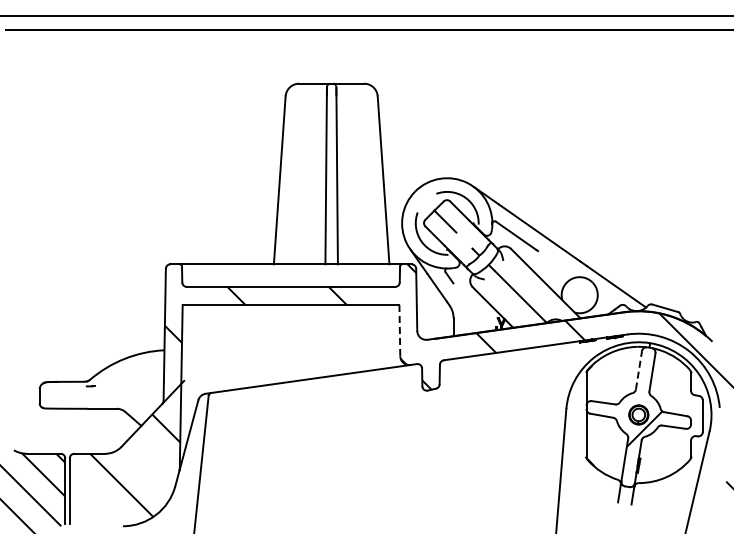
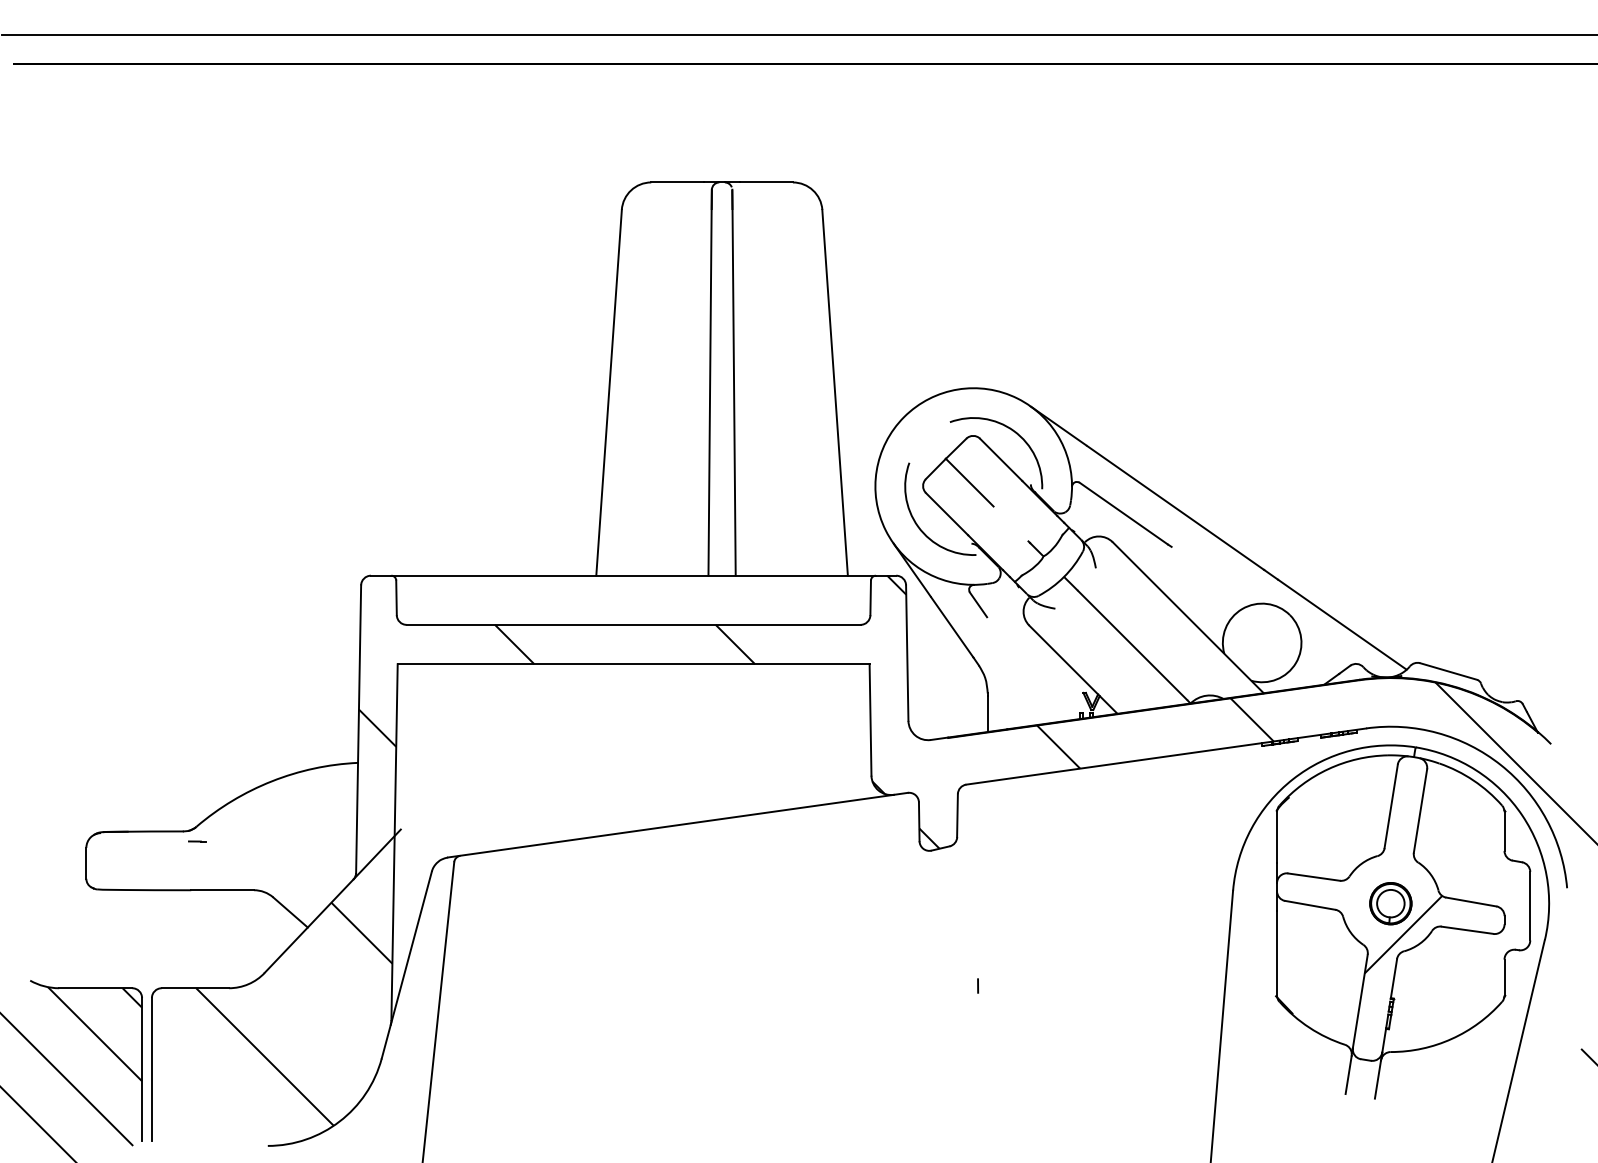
line: (399, 330) -> (869, 719), dashed -> solid
line: (639, 369) -> (1392, 804), dashed -> solid
line: (449, 452) -> (978, 985), added

